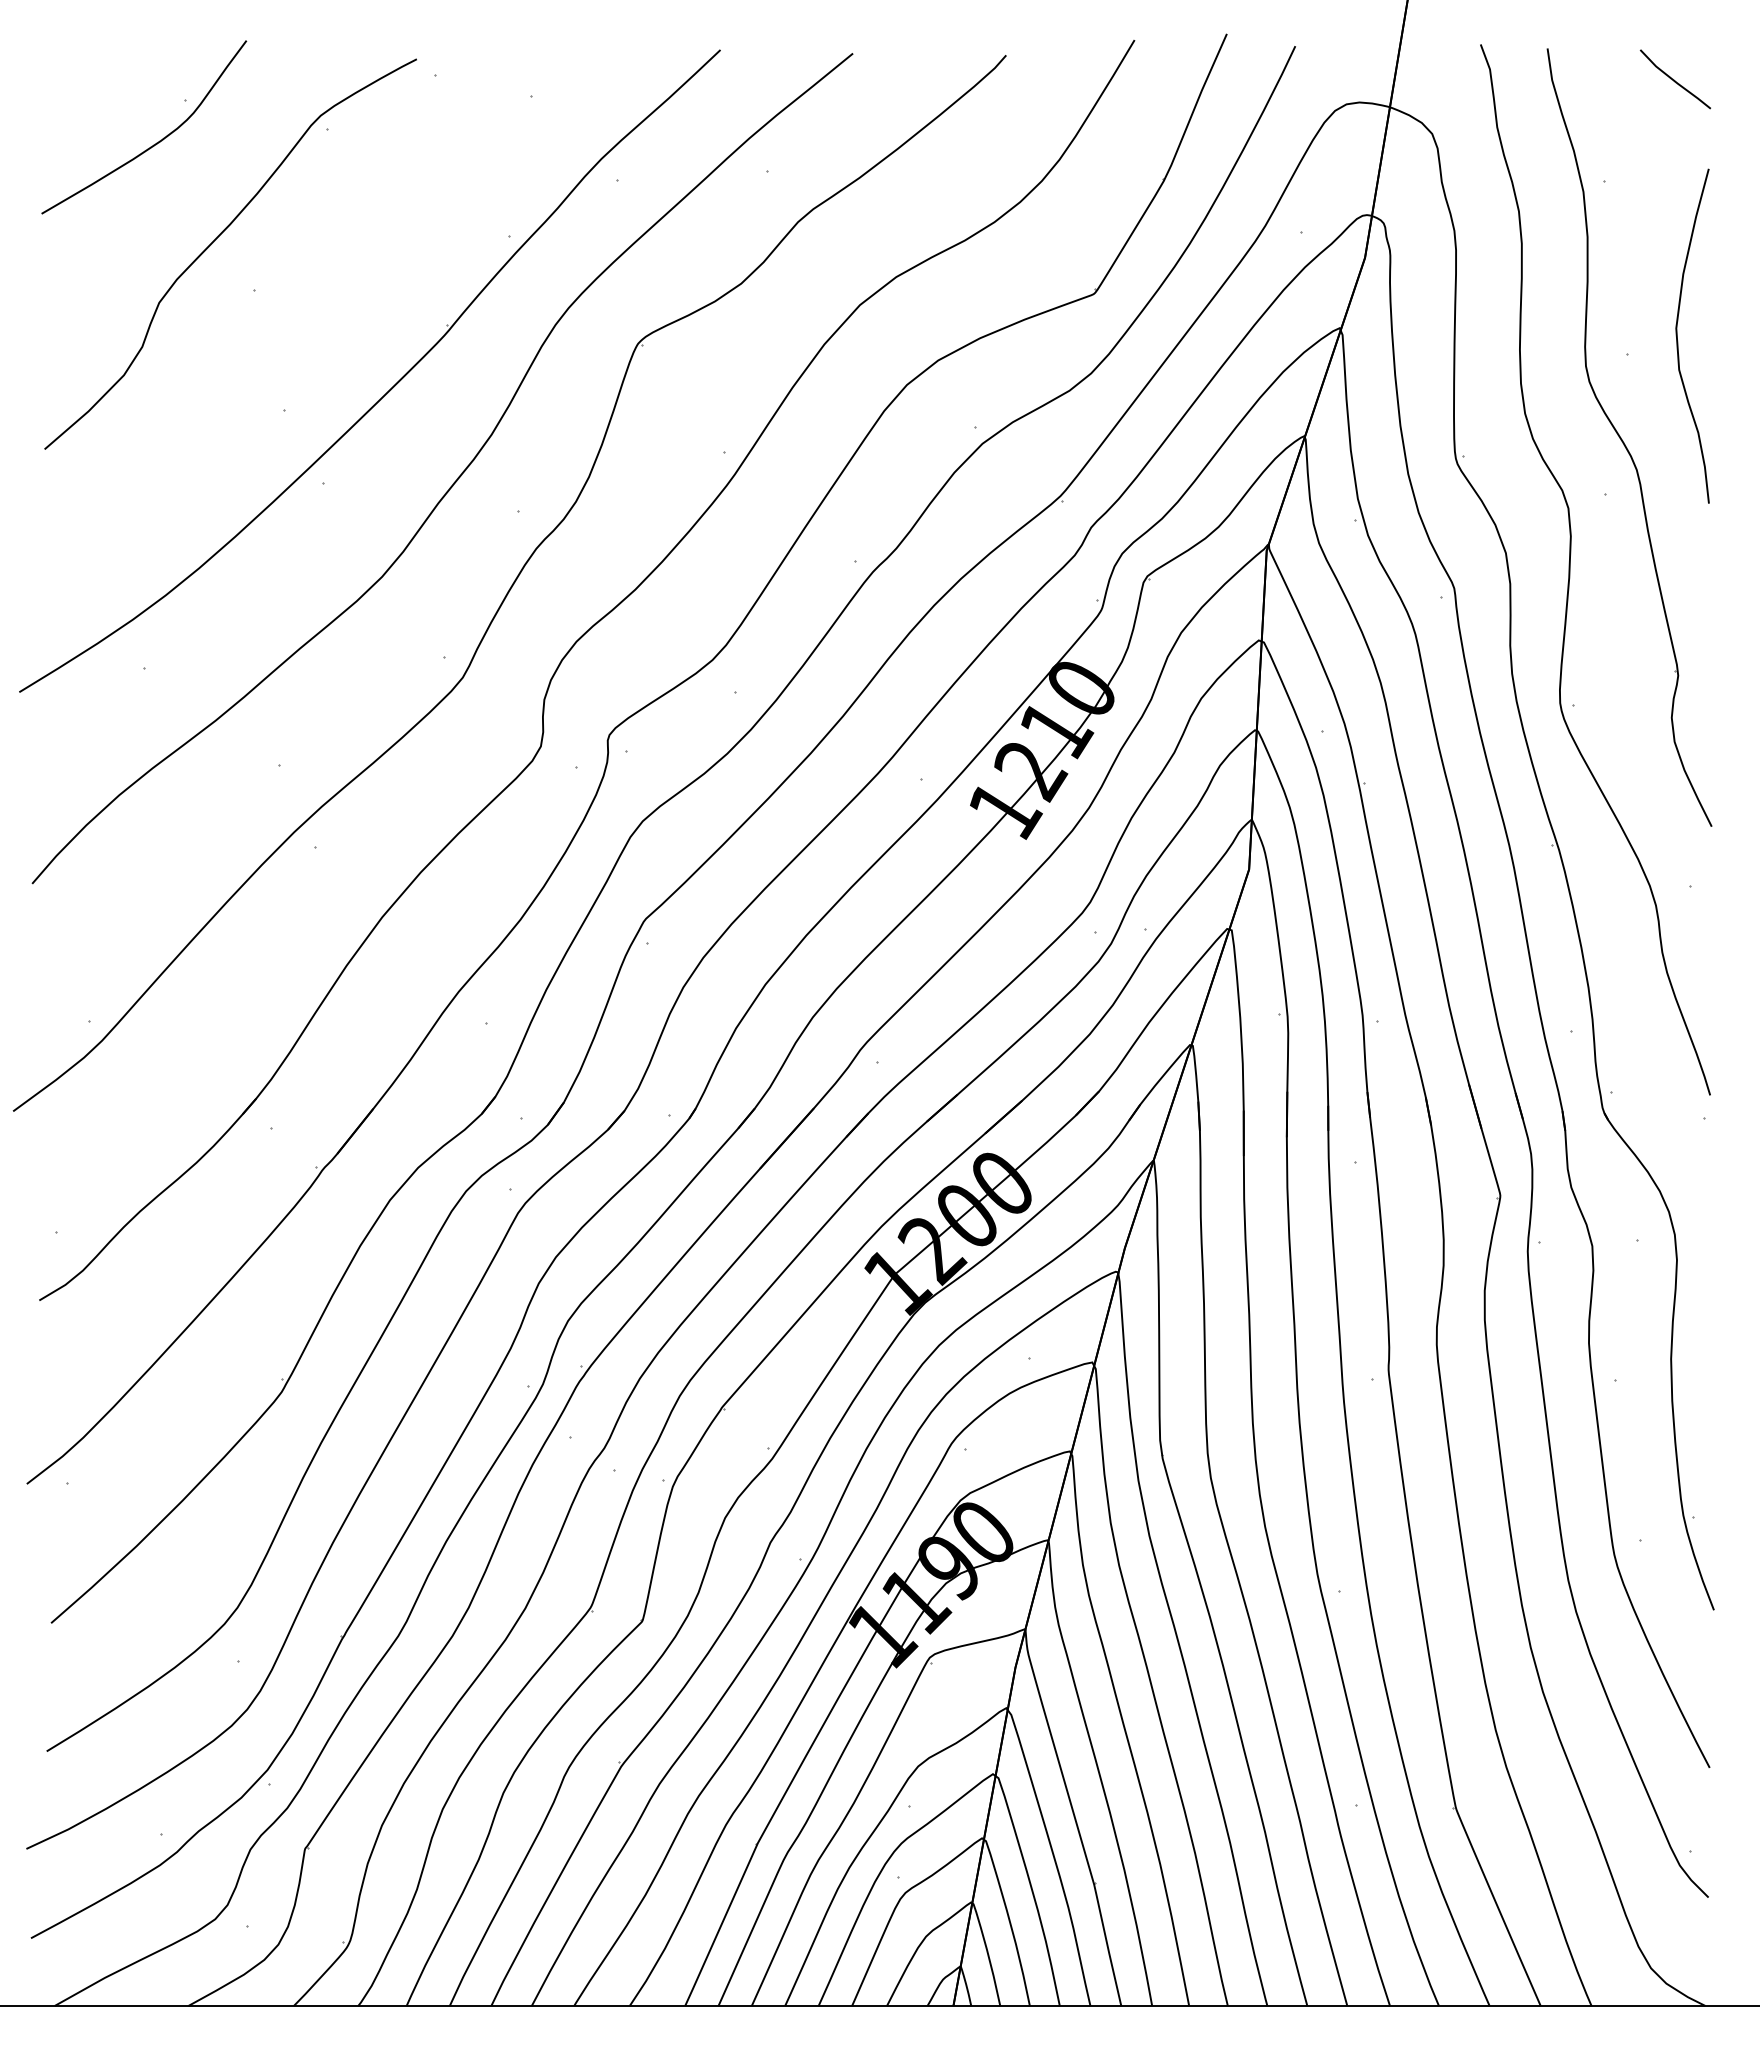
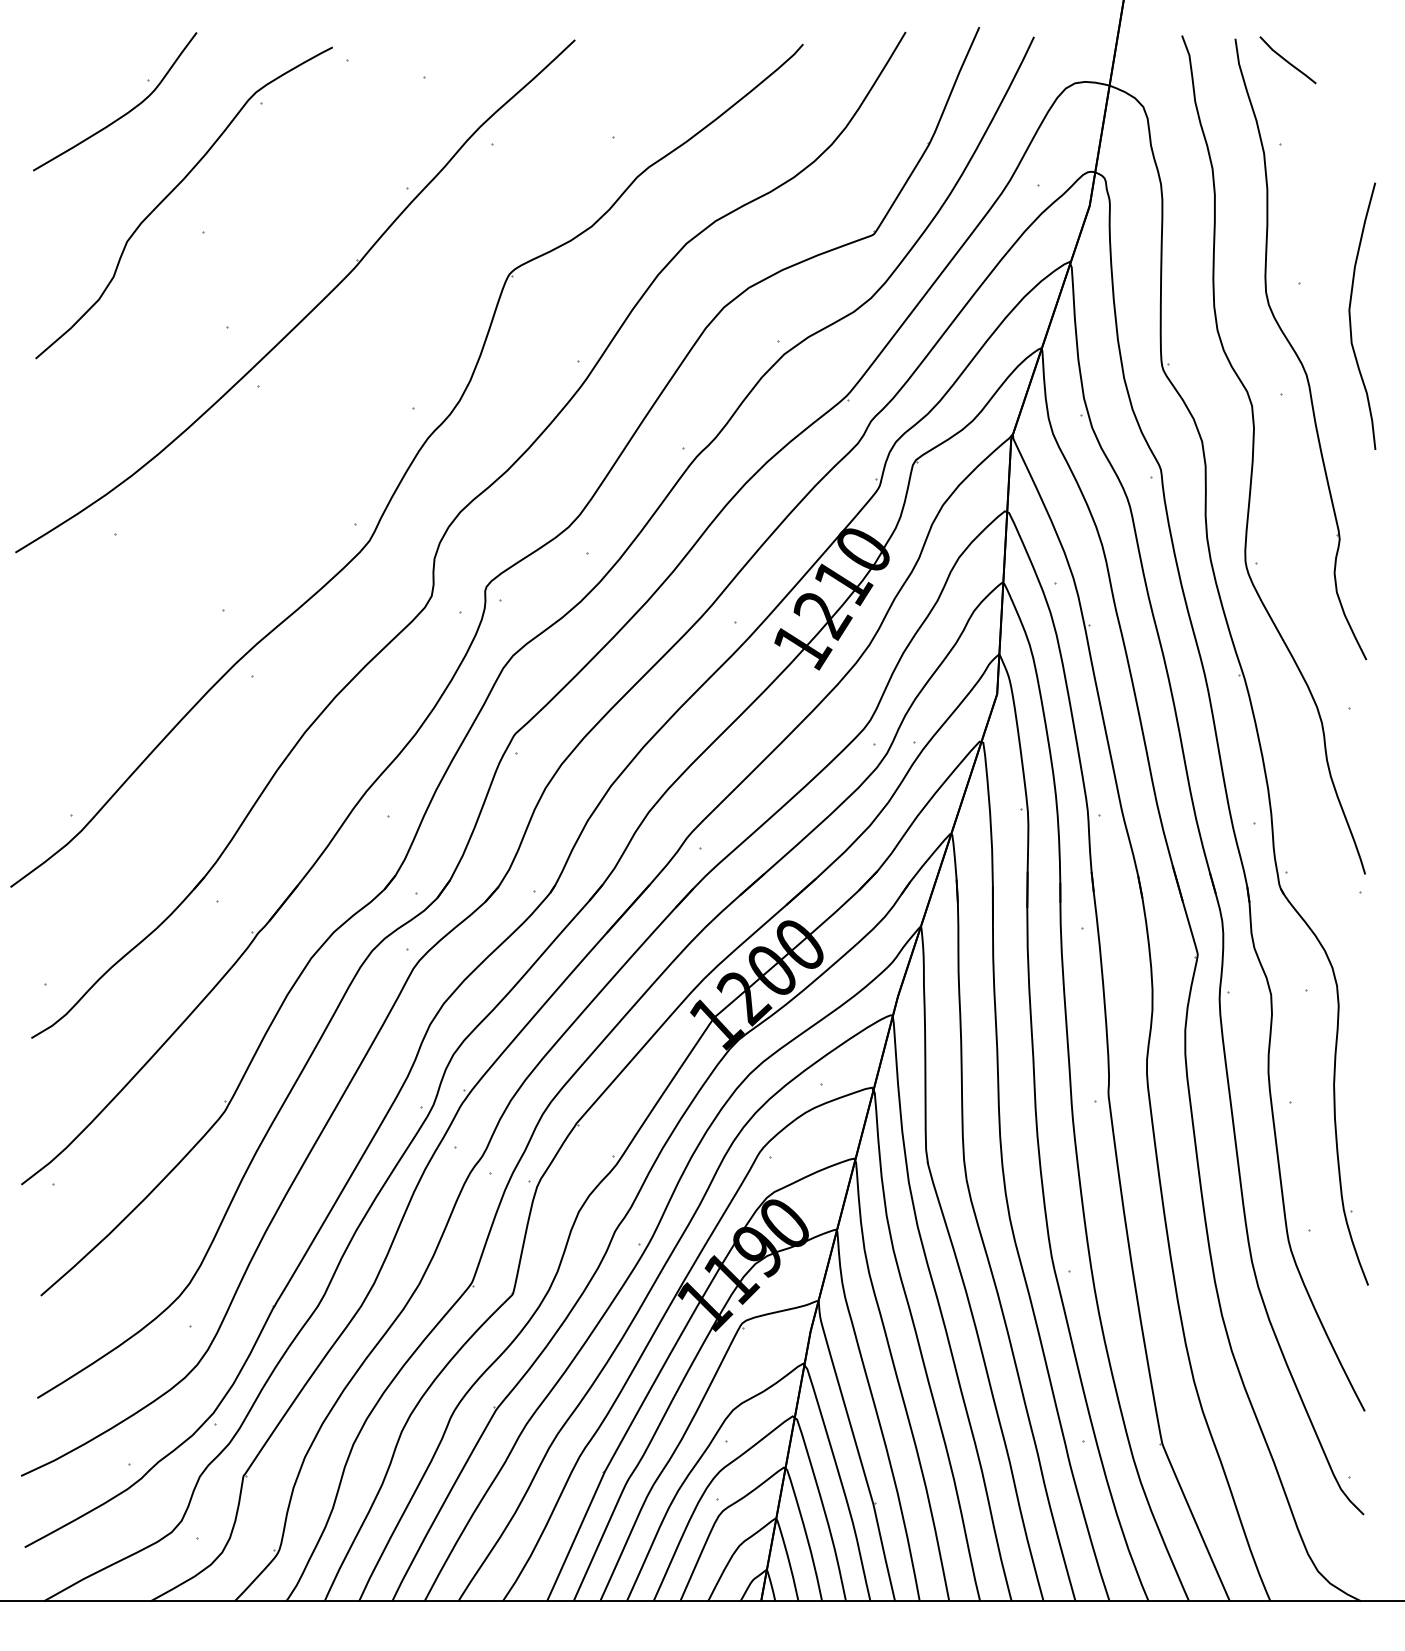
line: (1674, 79) -> (1287, 60), moved
curve: (1677, 335) -> (1350, 315), moved
curve: (457, 477) -> (365, 381), removed

